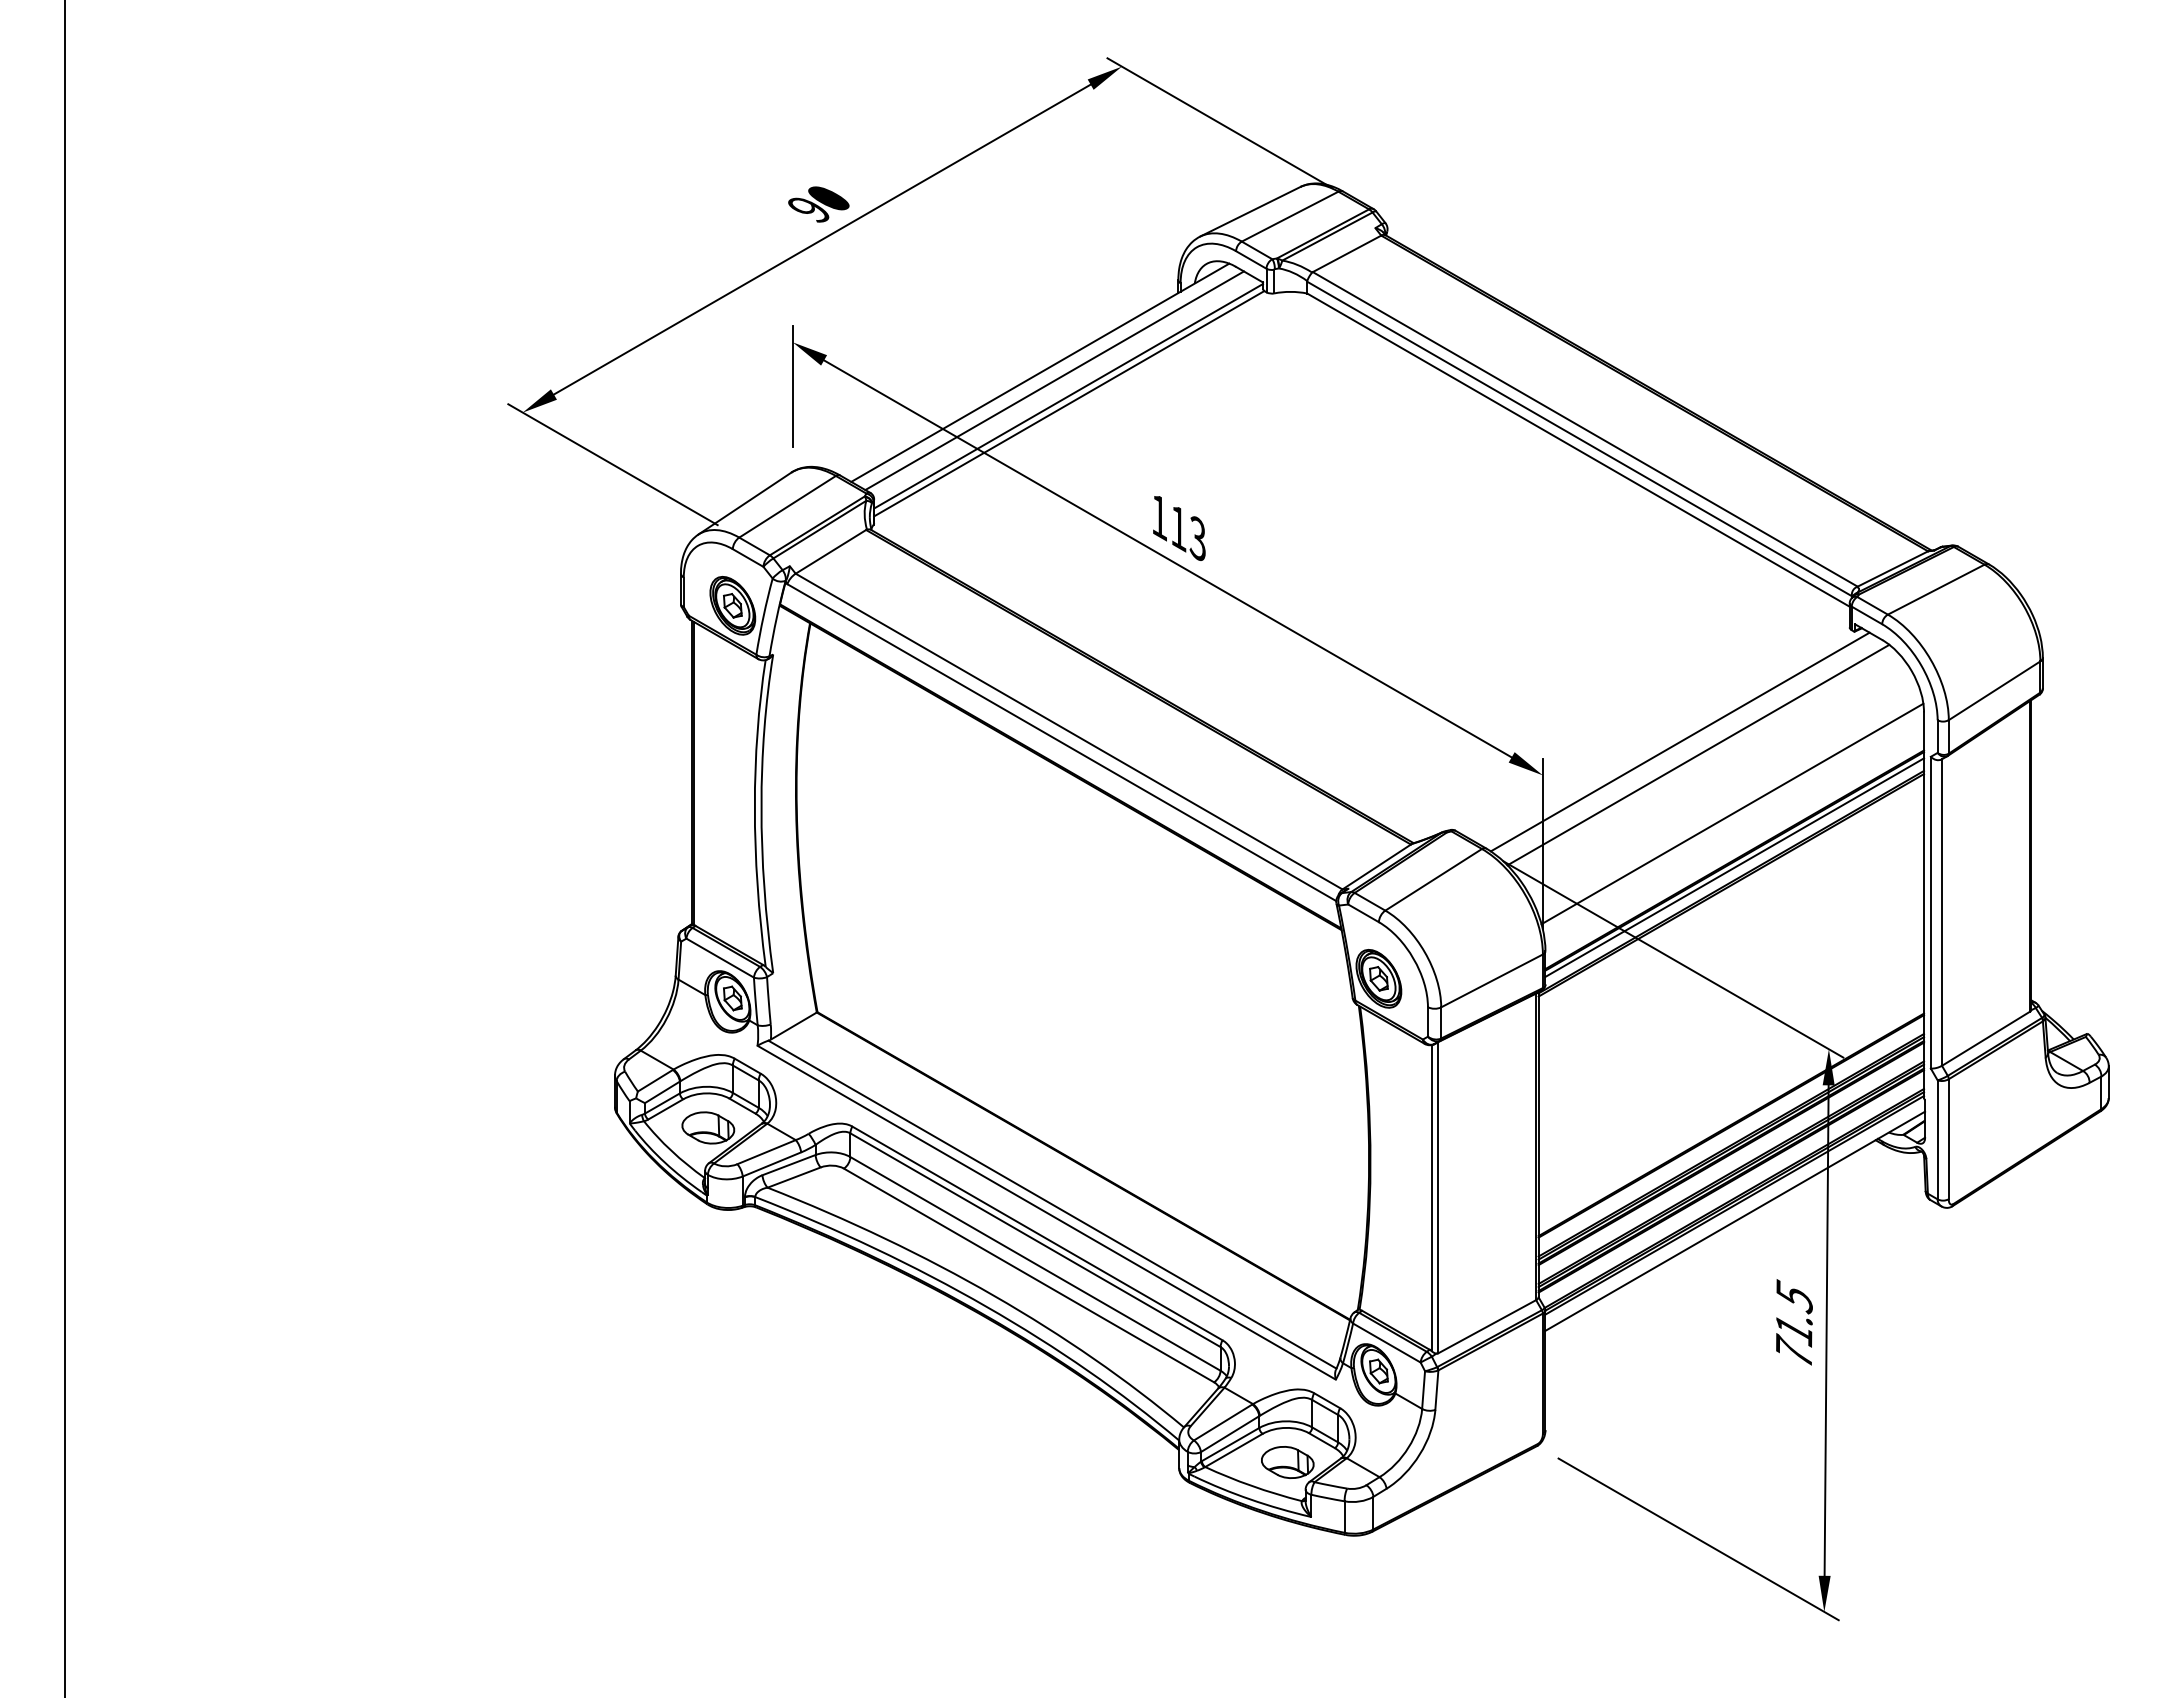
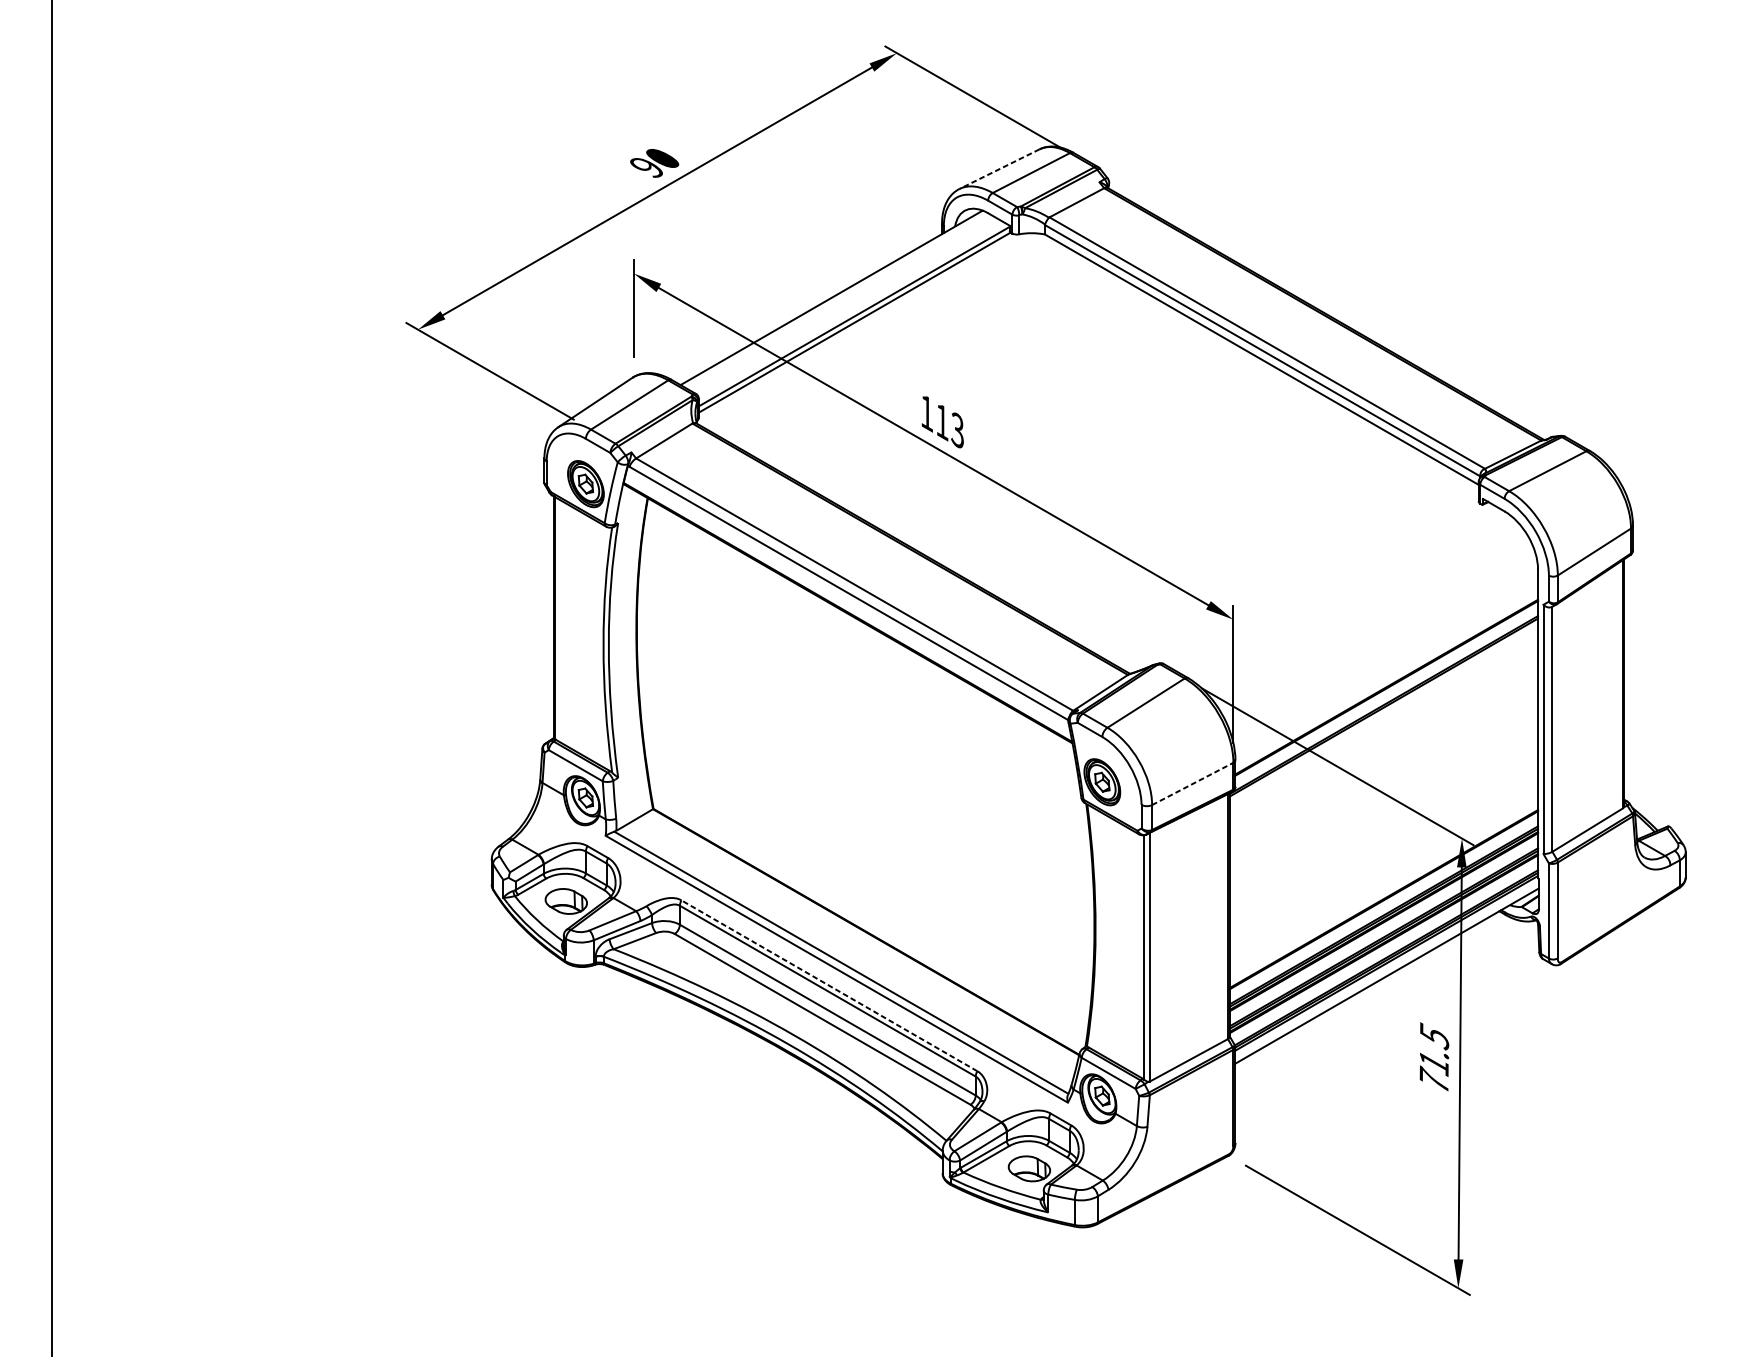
line: (1250, 211) -> (999, 168), solid -> dashed
line: (1054, 380) -> (843, 304), removed
line: (1679, 741) -> (1342, 592), removed
line: (1698, 754) -> (1357, 602), removed
line: (1732, 813) -> (1384, 650), removed
line: (1734, 867) -> (1386, 693), removed
line: (1492, 980) -> (1193, 783), solid -> dashed
line: (1037, 1233) -> (829, 985), solid -> dashed

